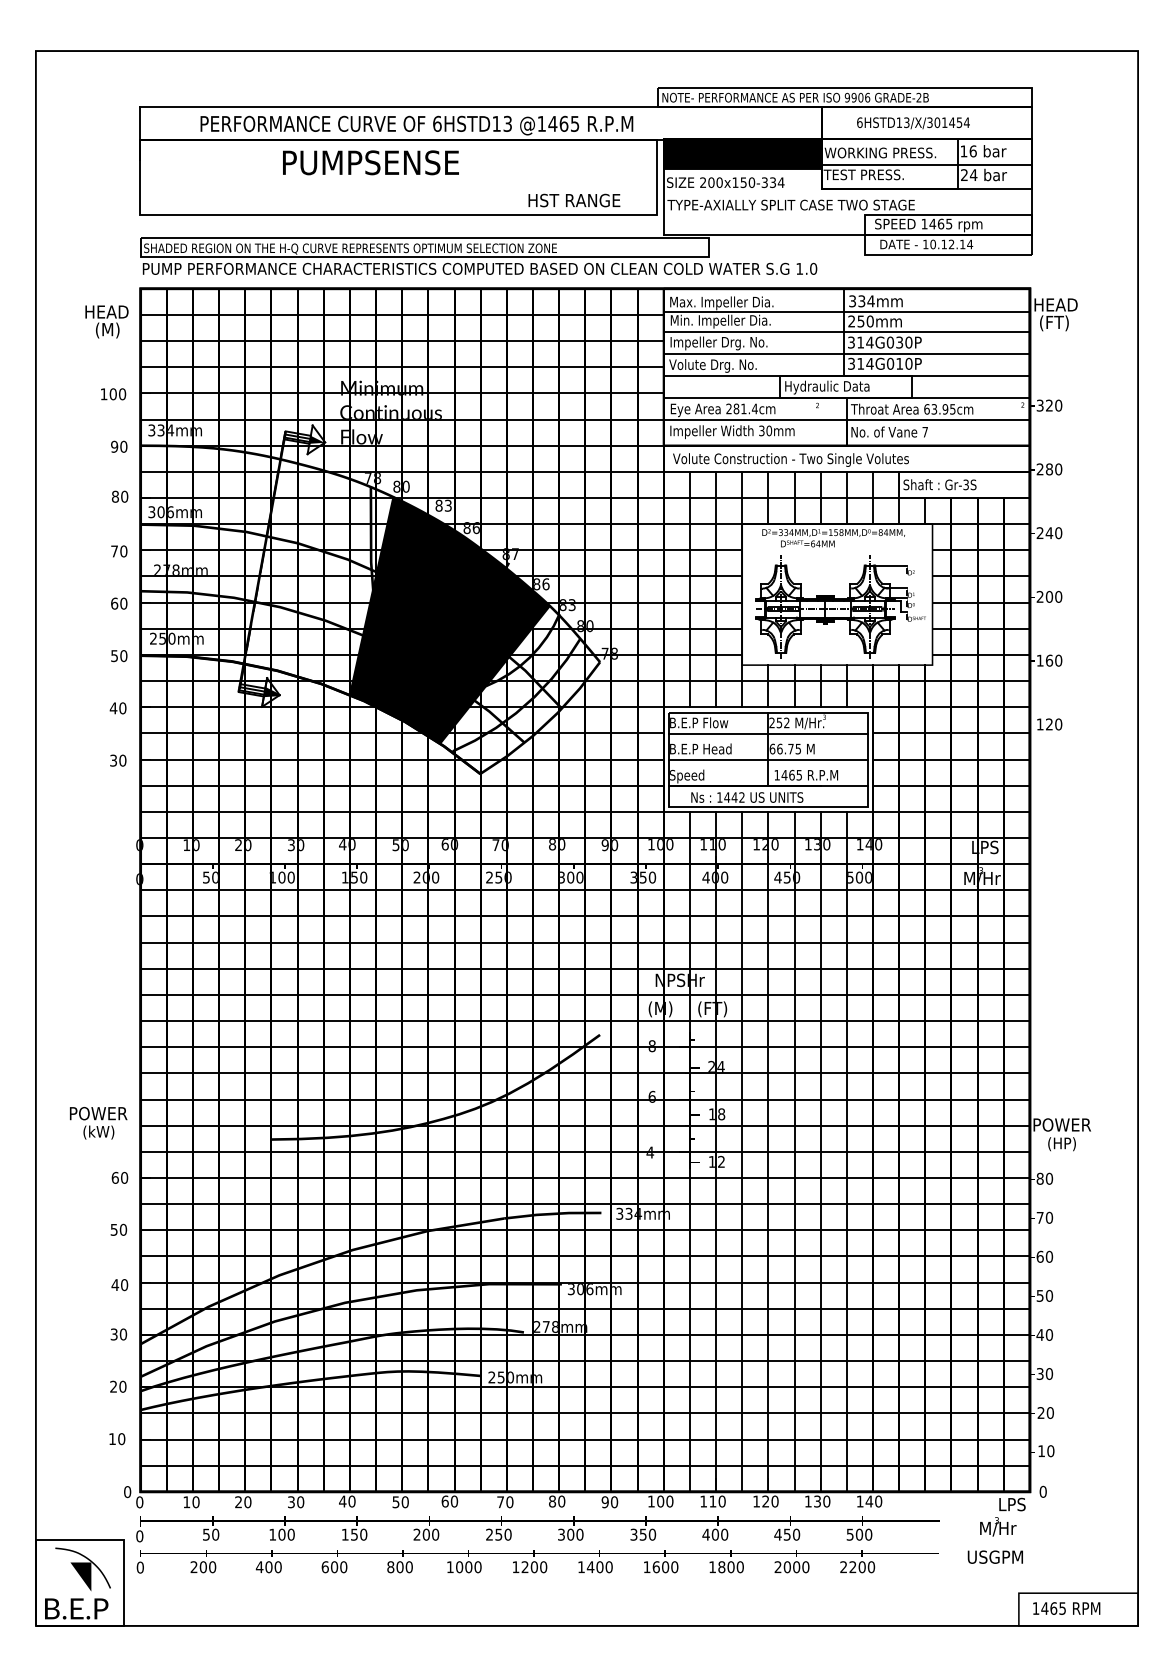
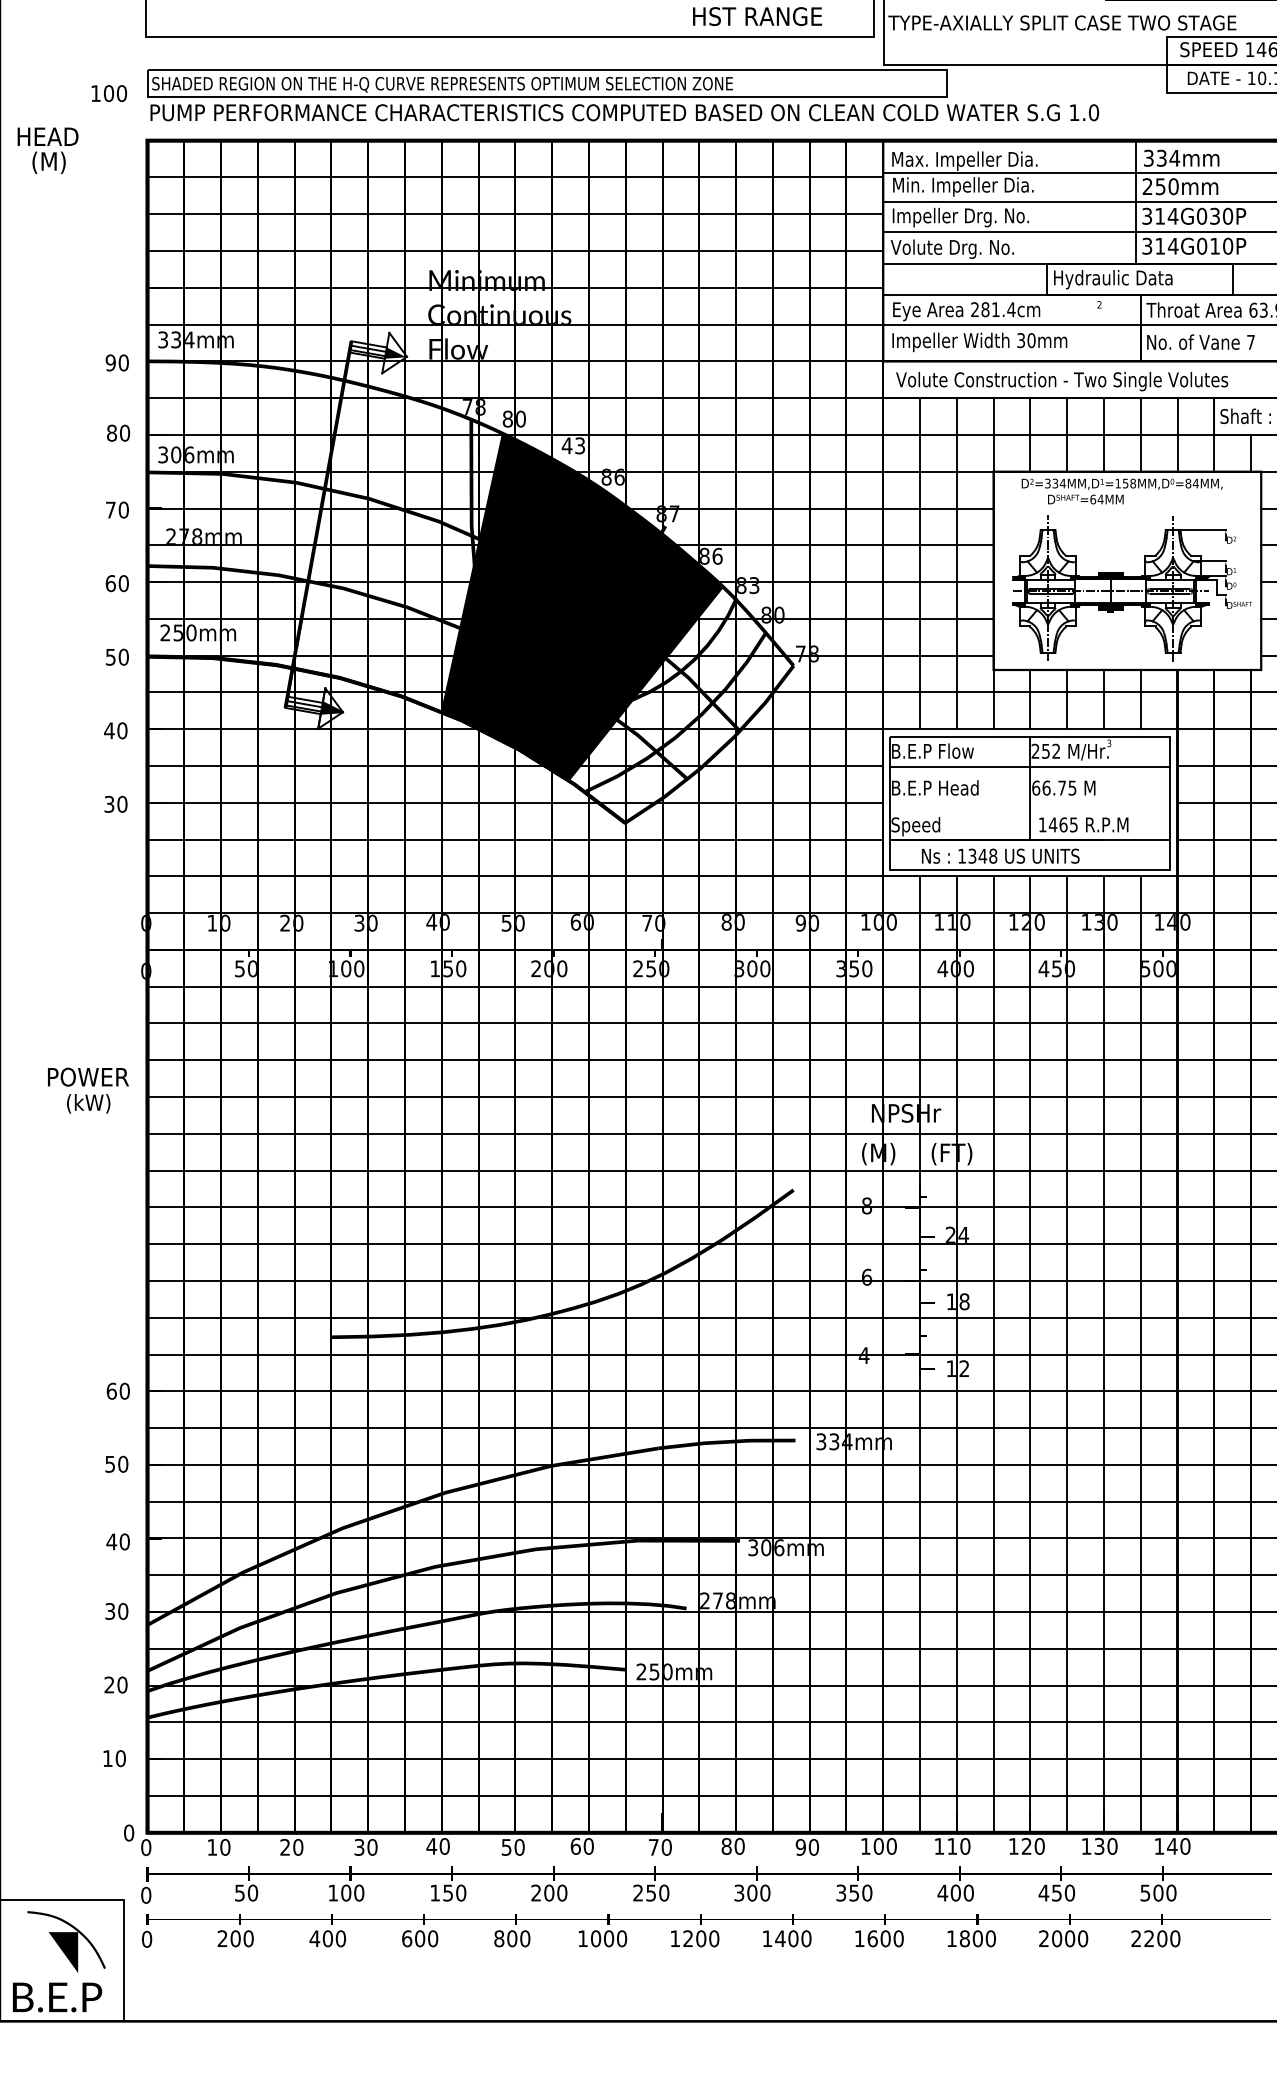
text: (106, 321) -> (47, 150), moved
text: (113, 394) -> (109, 93), moved
text: (438, 505) -> (566, 445), 83 -> 43
line: (767, 760) -> (1029, 804), removed
text: (734, 797) -> (982, 856), 1442 -> 1348
text: (98, 1123) -> (88, 1091), moved

